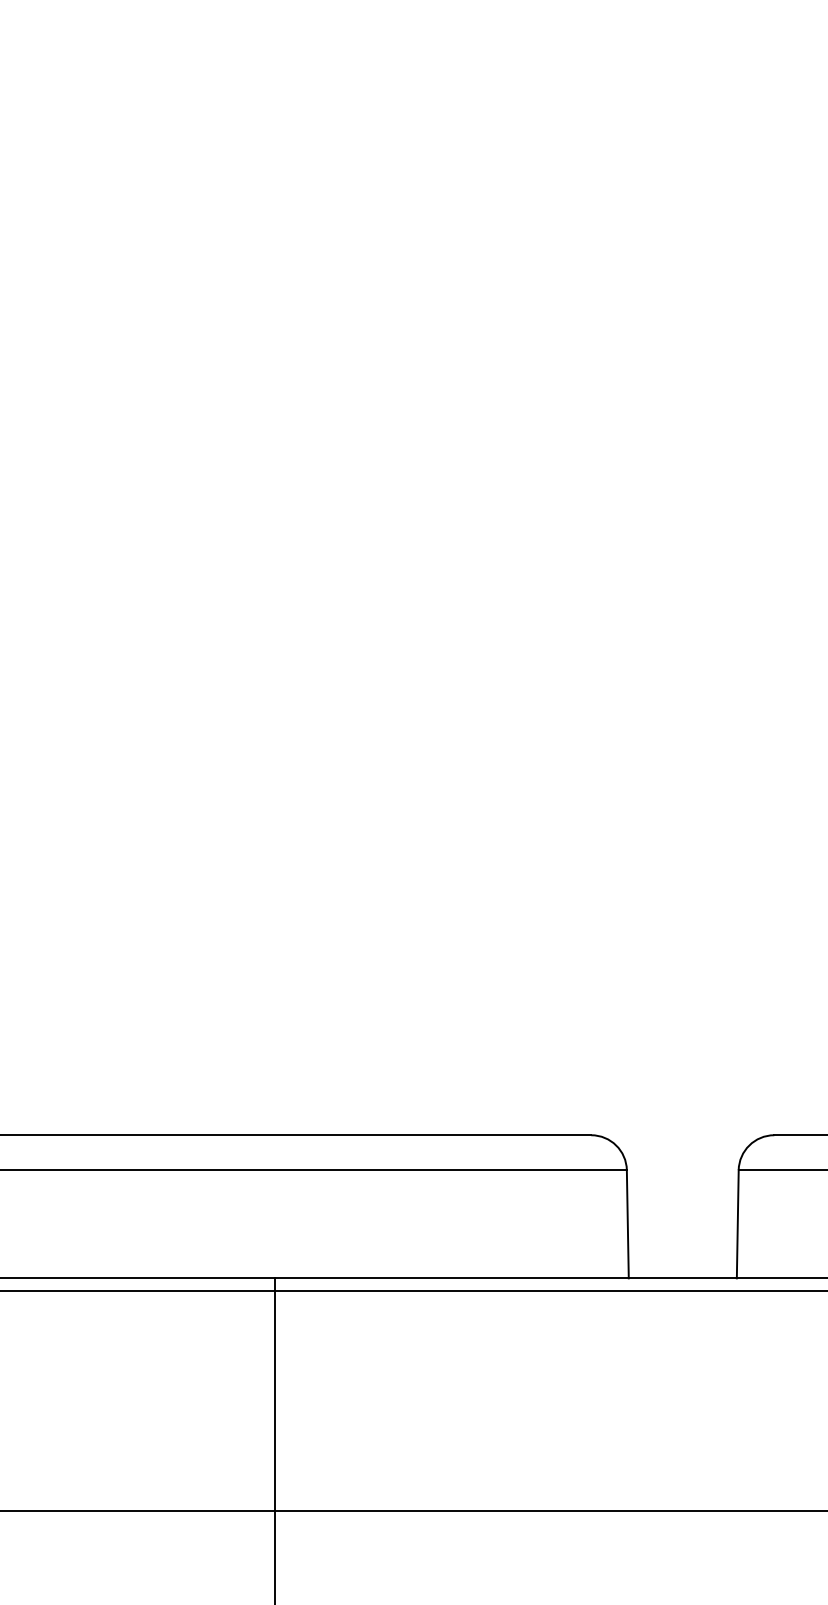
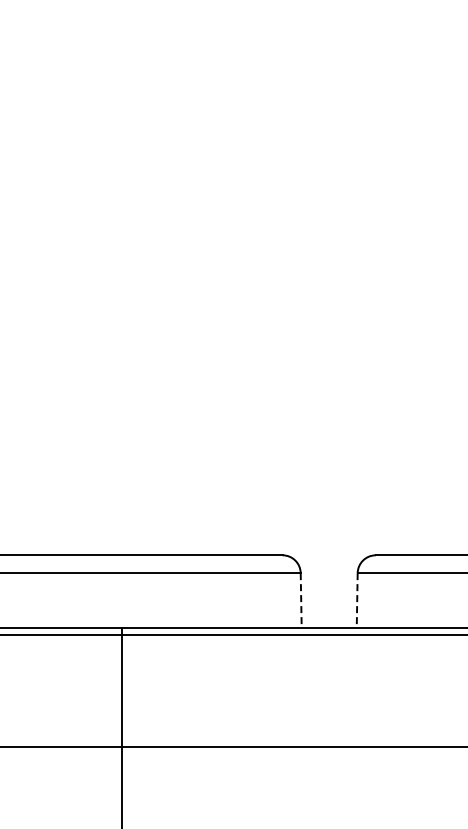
line: (628, 1223) -> (301, 600), solid -> dashed
line: (738, 1223) -> (357, 600), solid -> dashed

